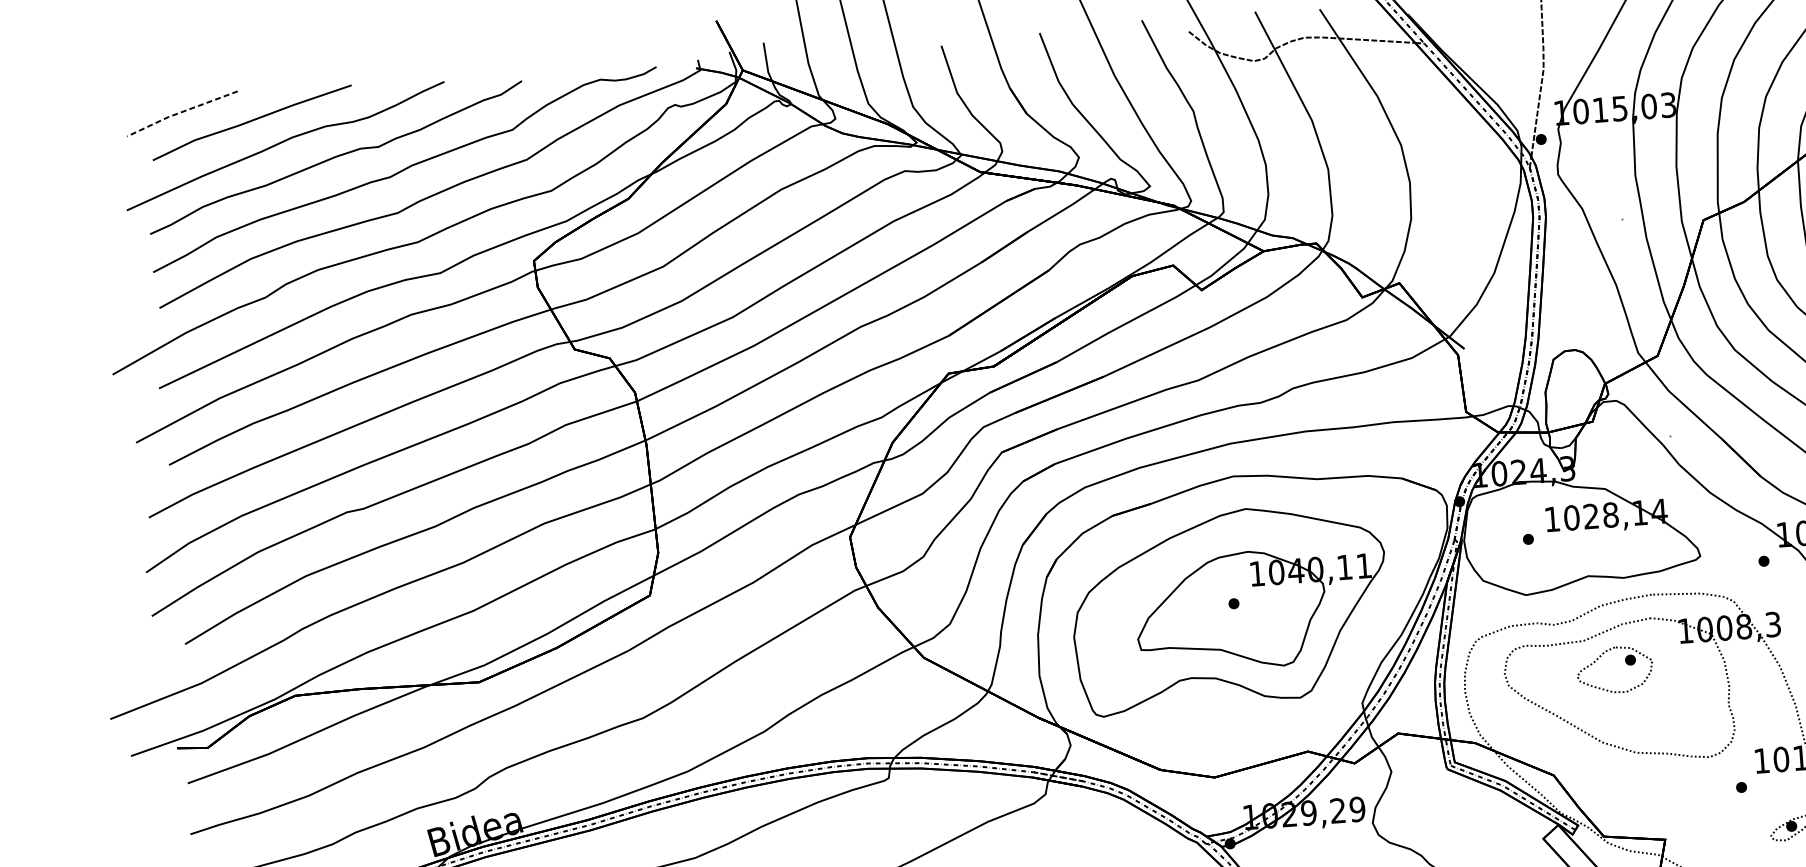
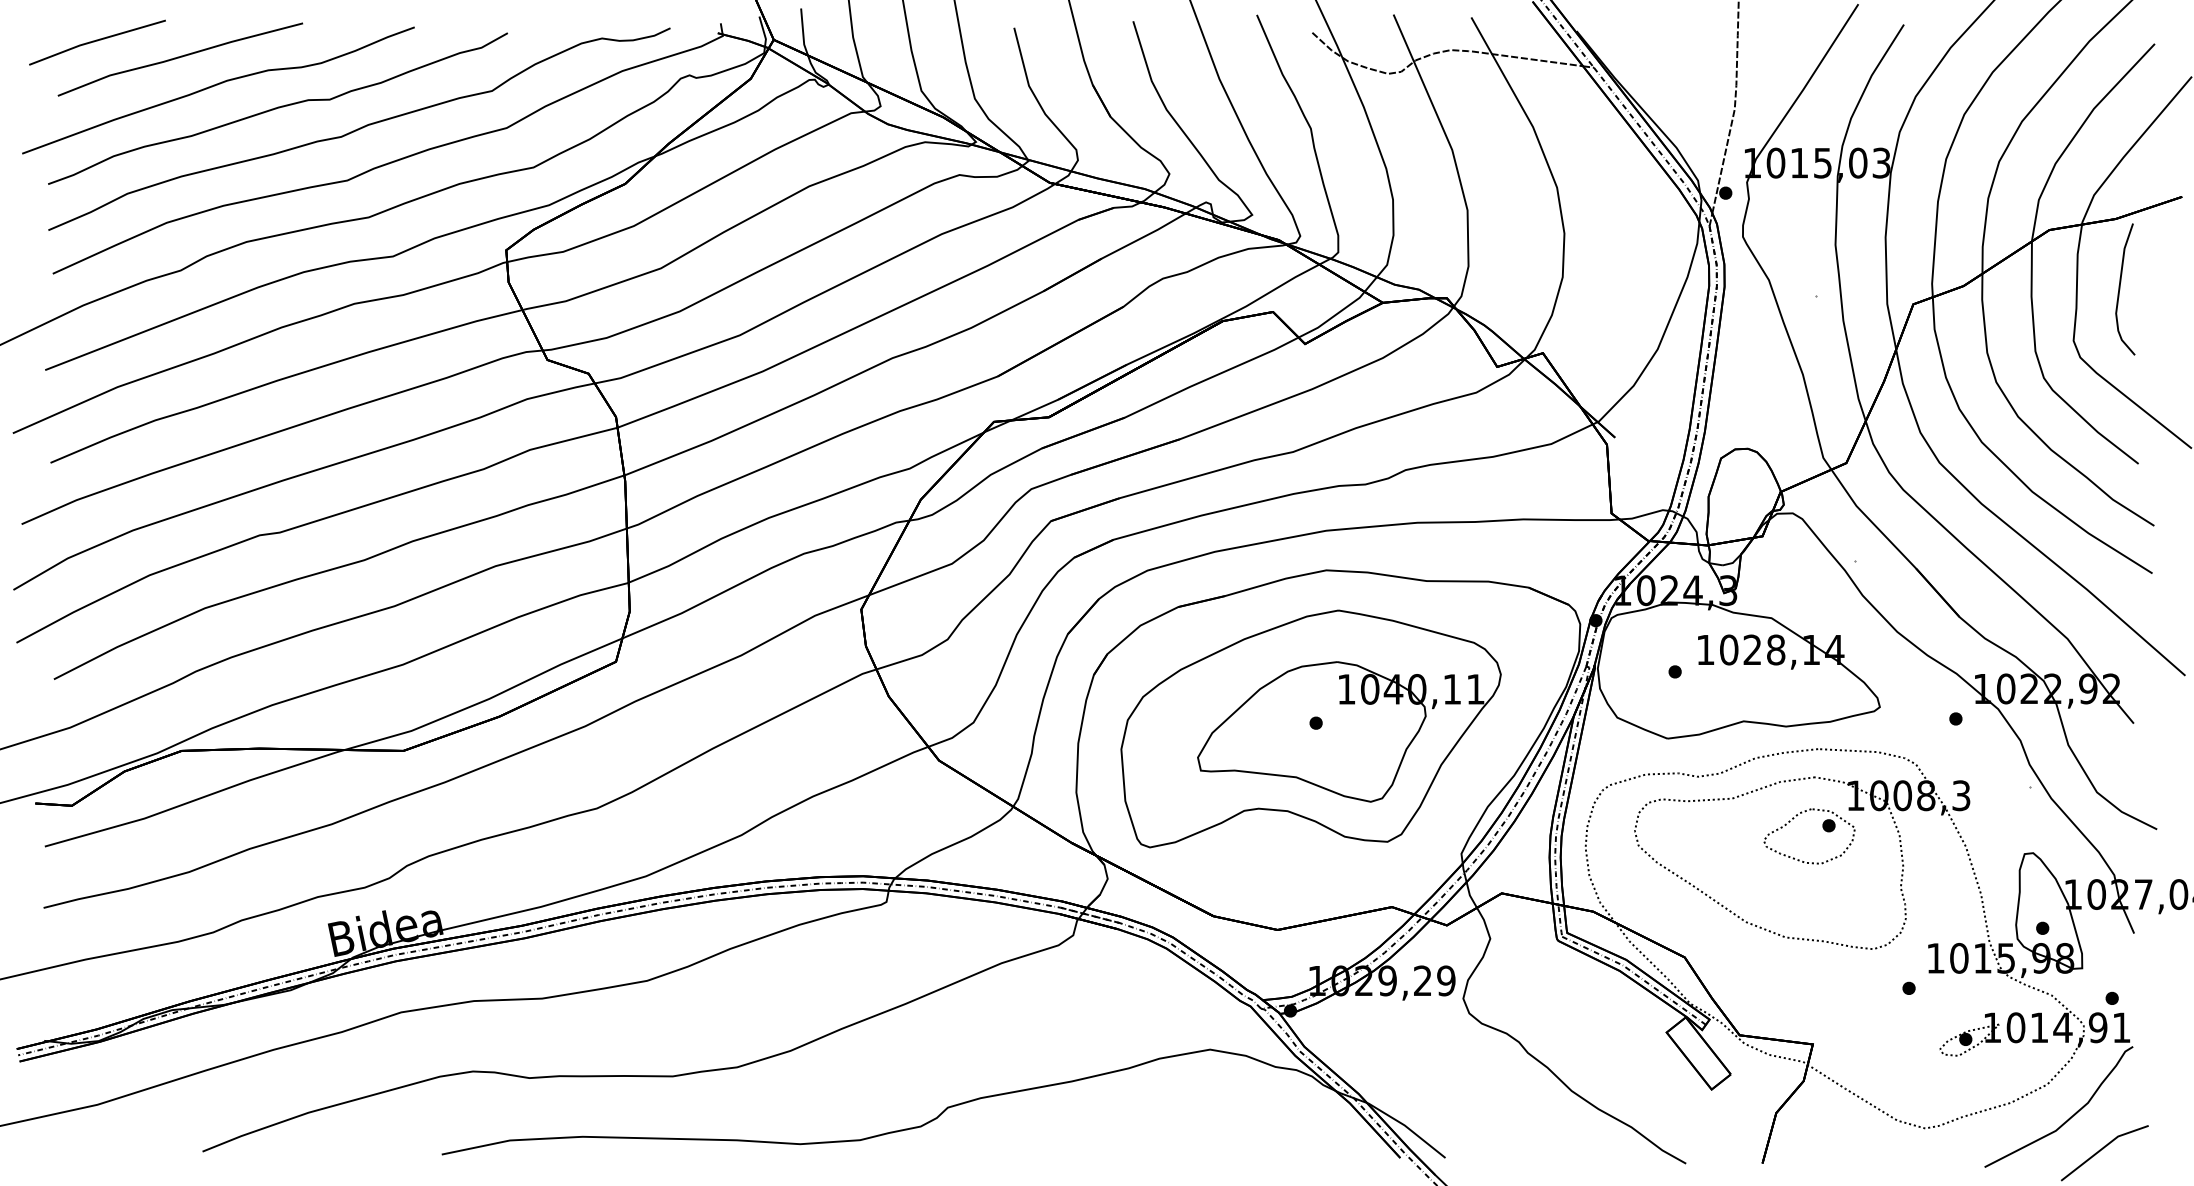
line: (181, 112) -> (96, 40), dashed -> solid
part: (1626, 663) -> (1823, 829), moved

